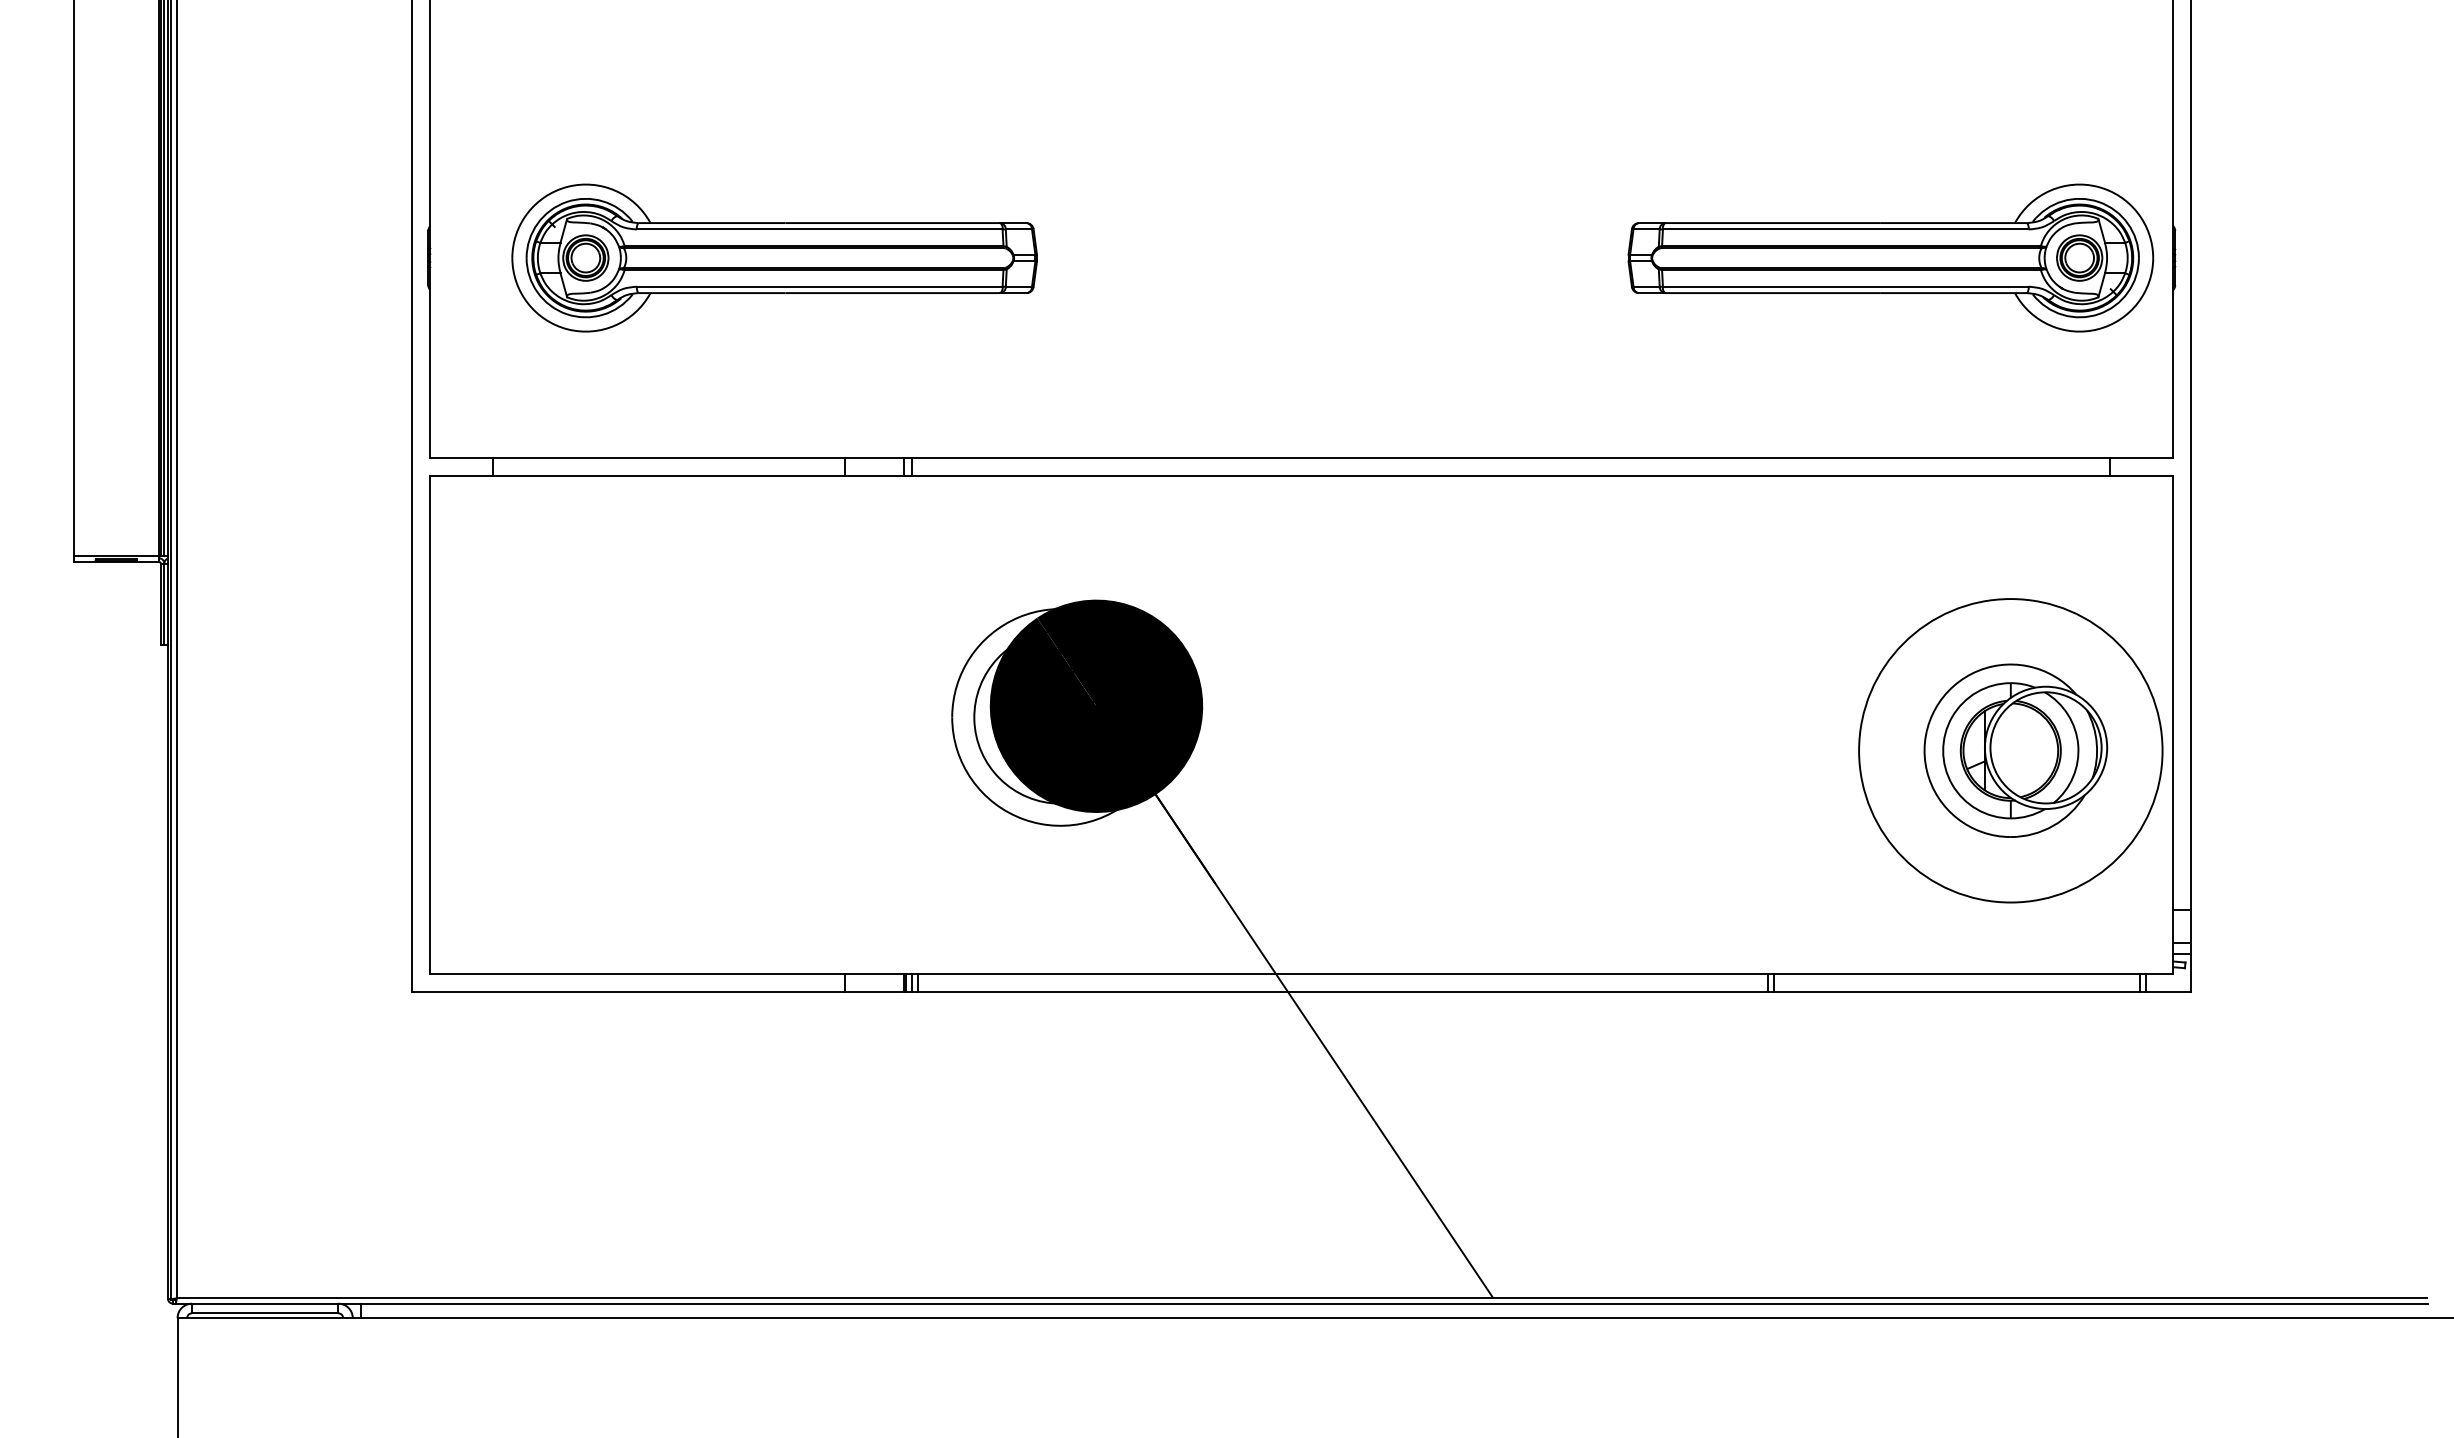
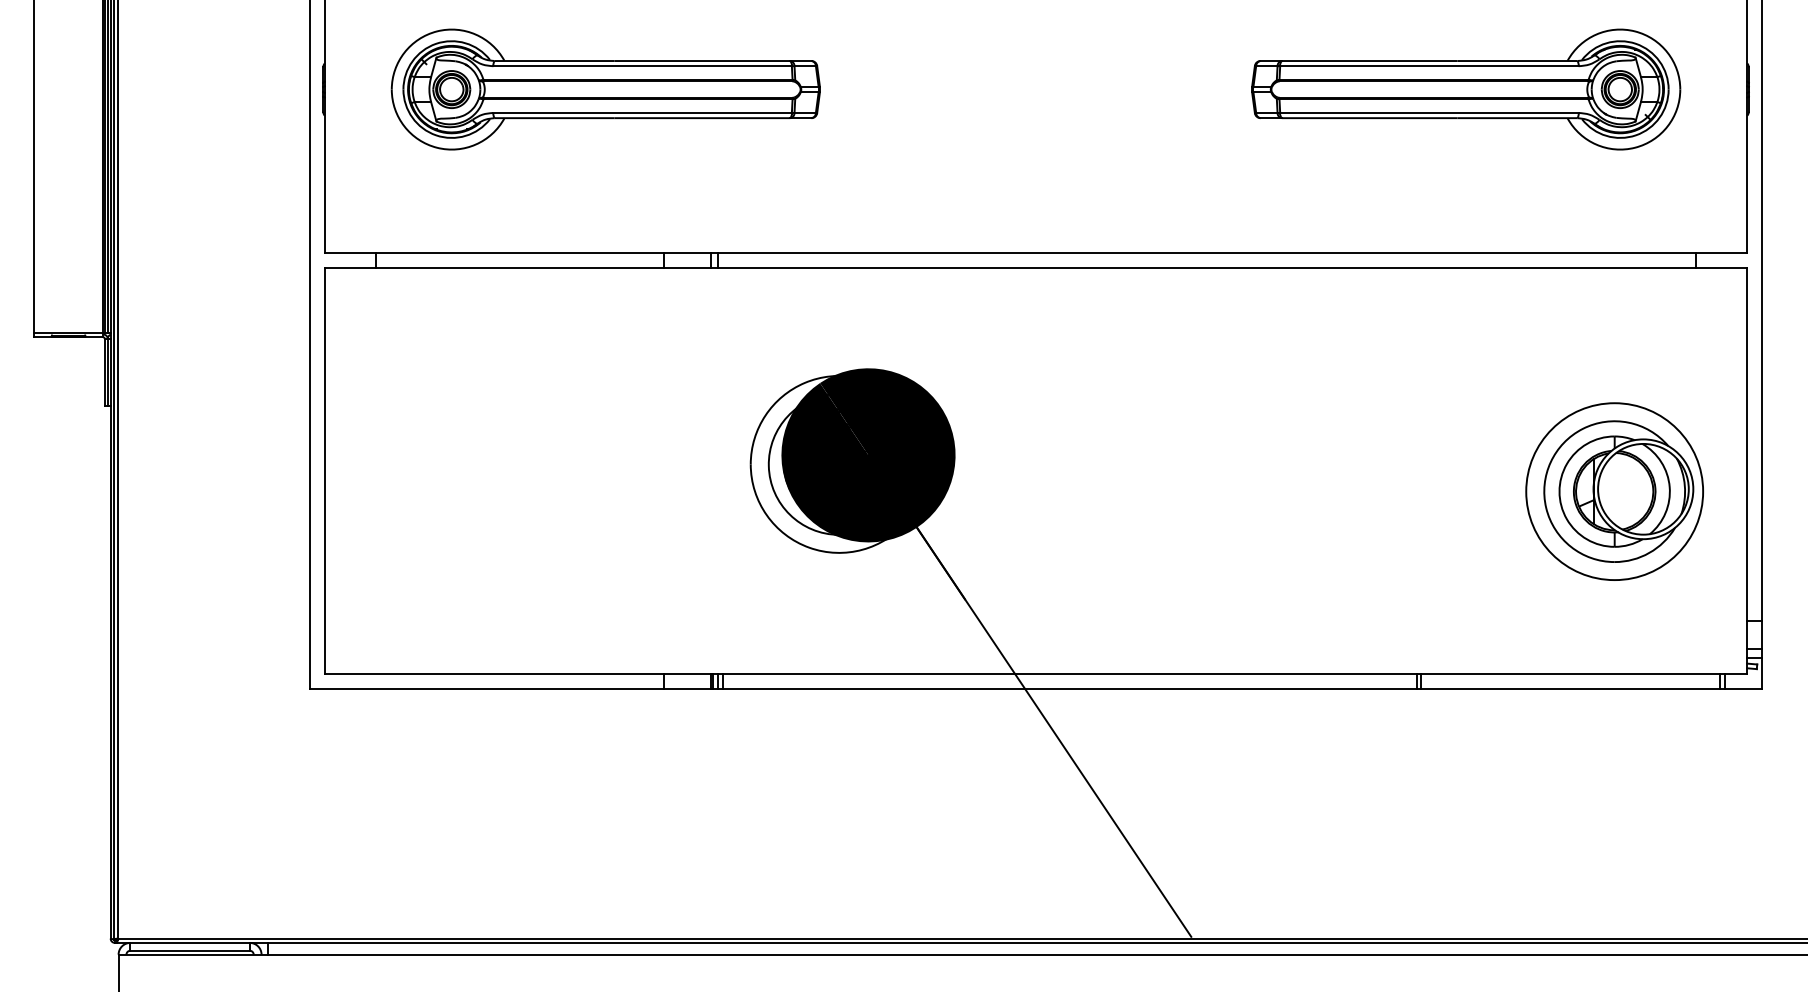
part: (1890, 257) -> (1465, 89), moved
circle: (2010, 750) -> (1614, 491), size x0.71

